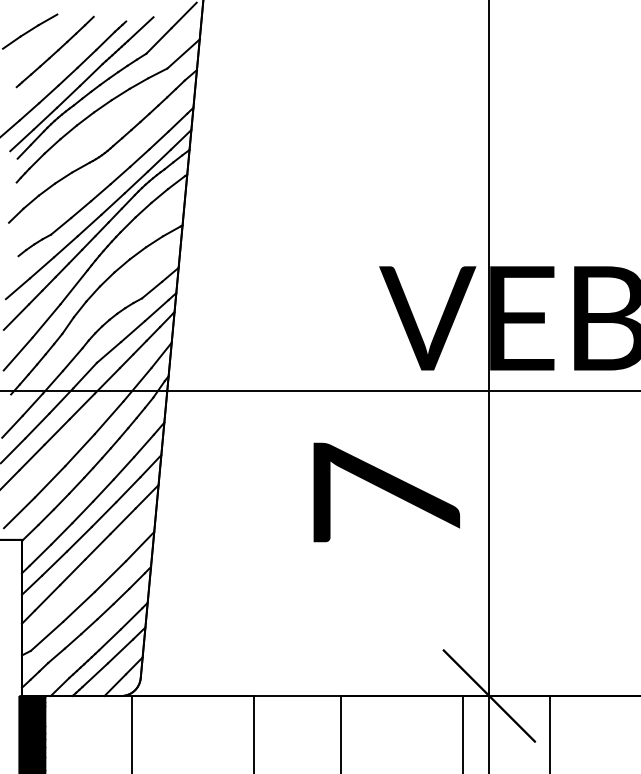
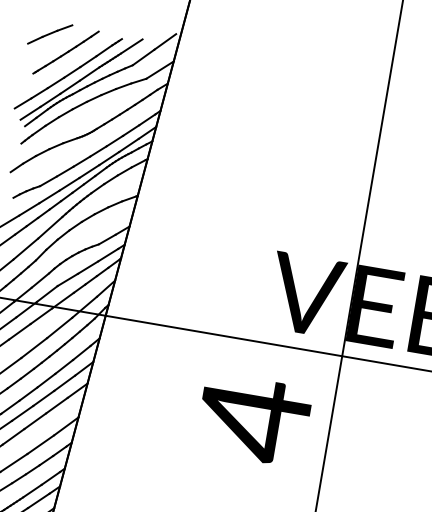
text: (386, 495) -> (253, 419), 7 -> 4

